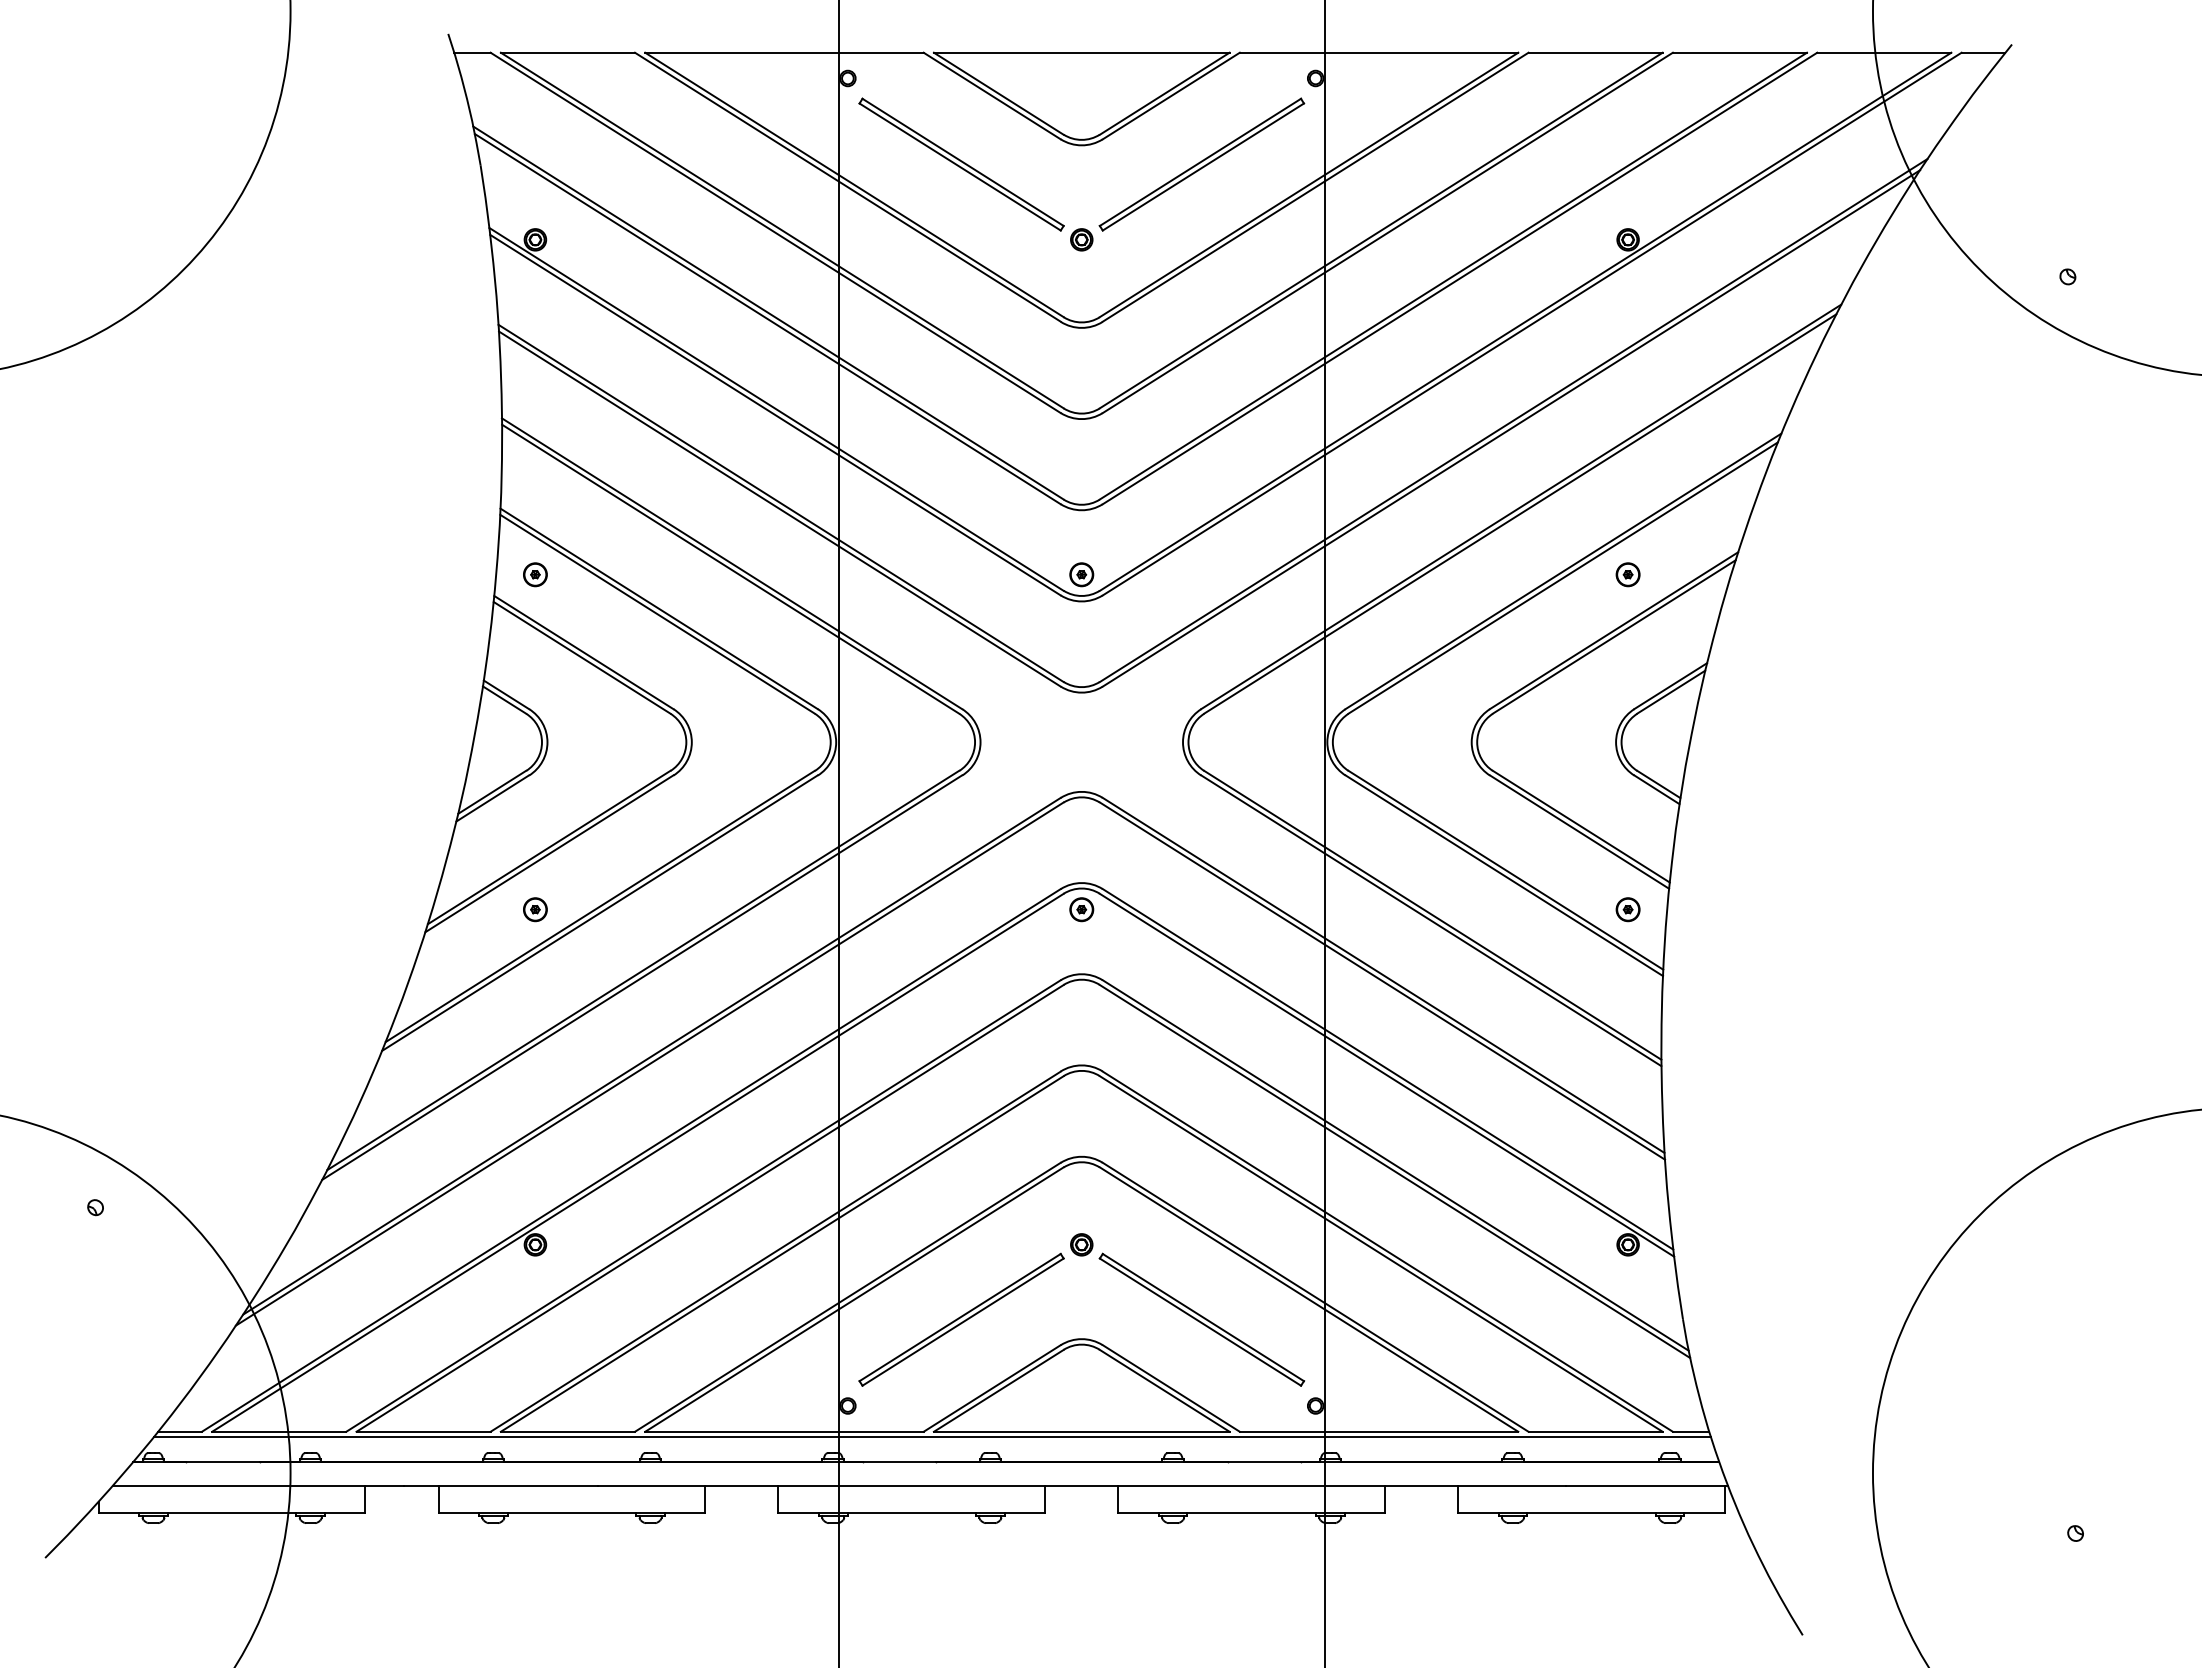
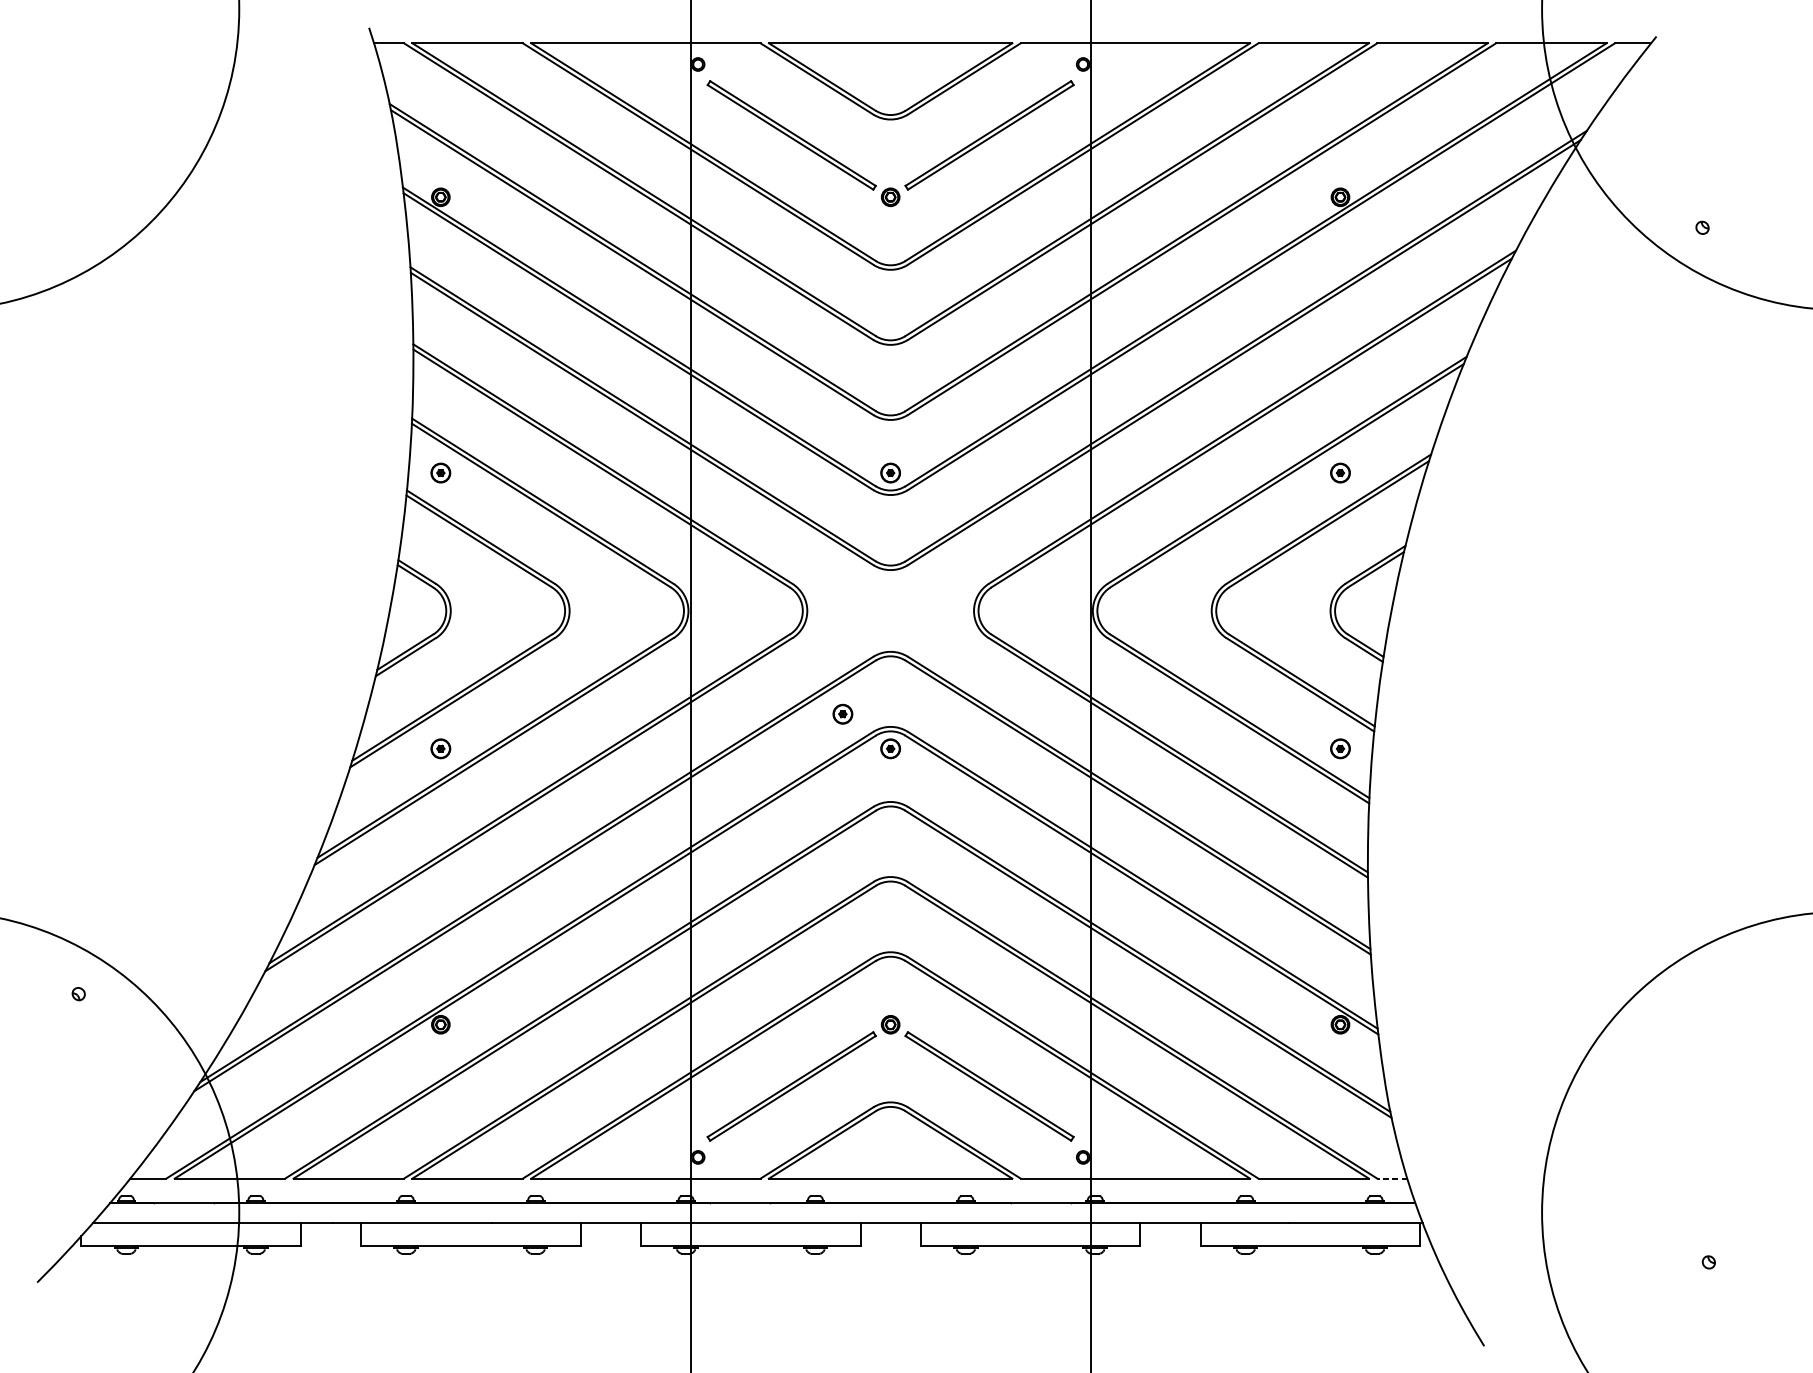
part: (1023, 867) -> (842, 714), added
line: (1690, 1431) -> (1391, 1178), solid -> dashed
line: (931, 1437) -> (766, 1183), removed

